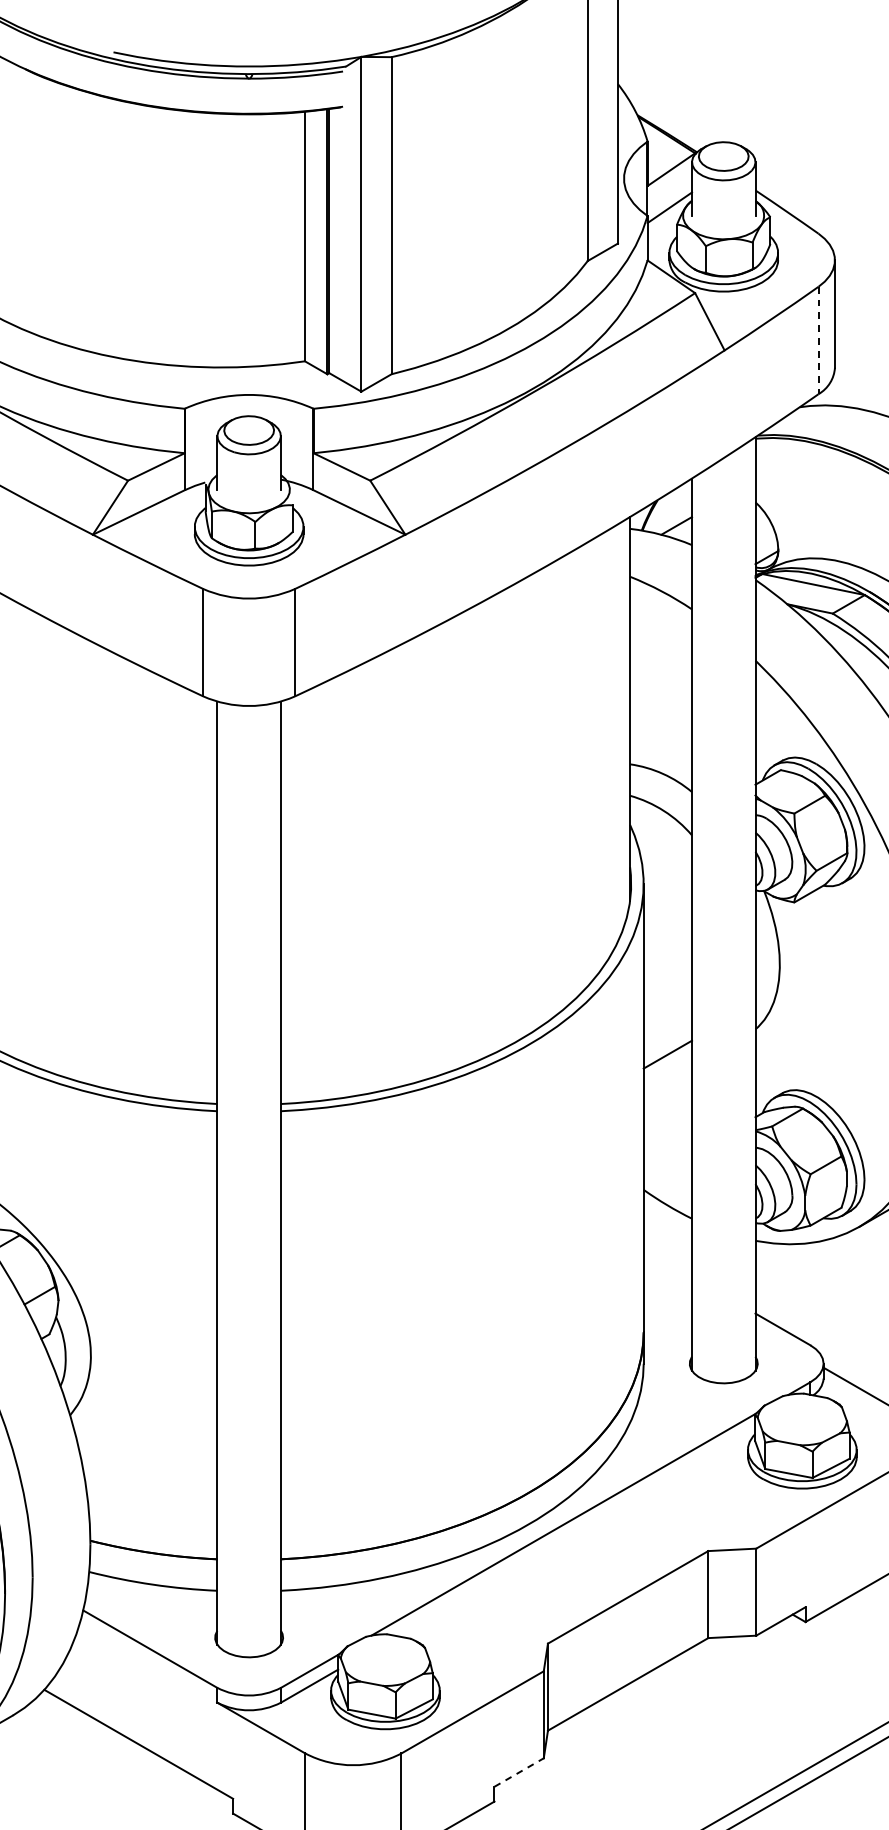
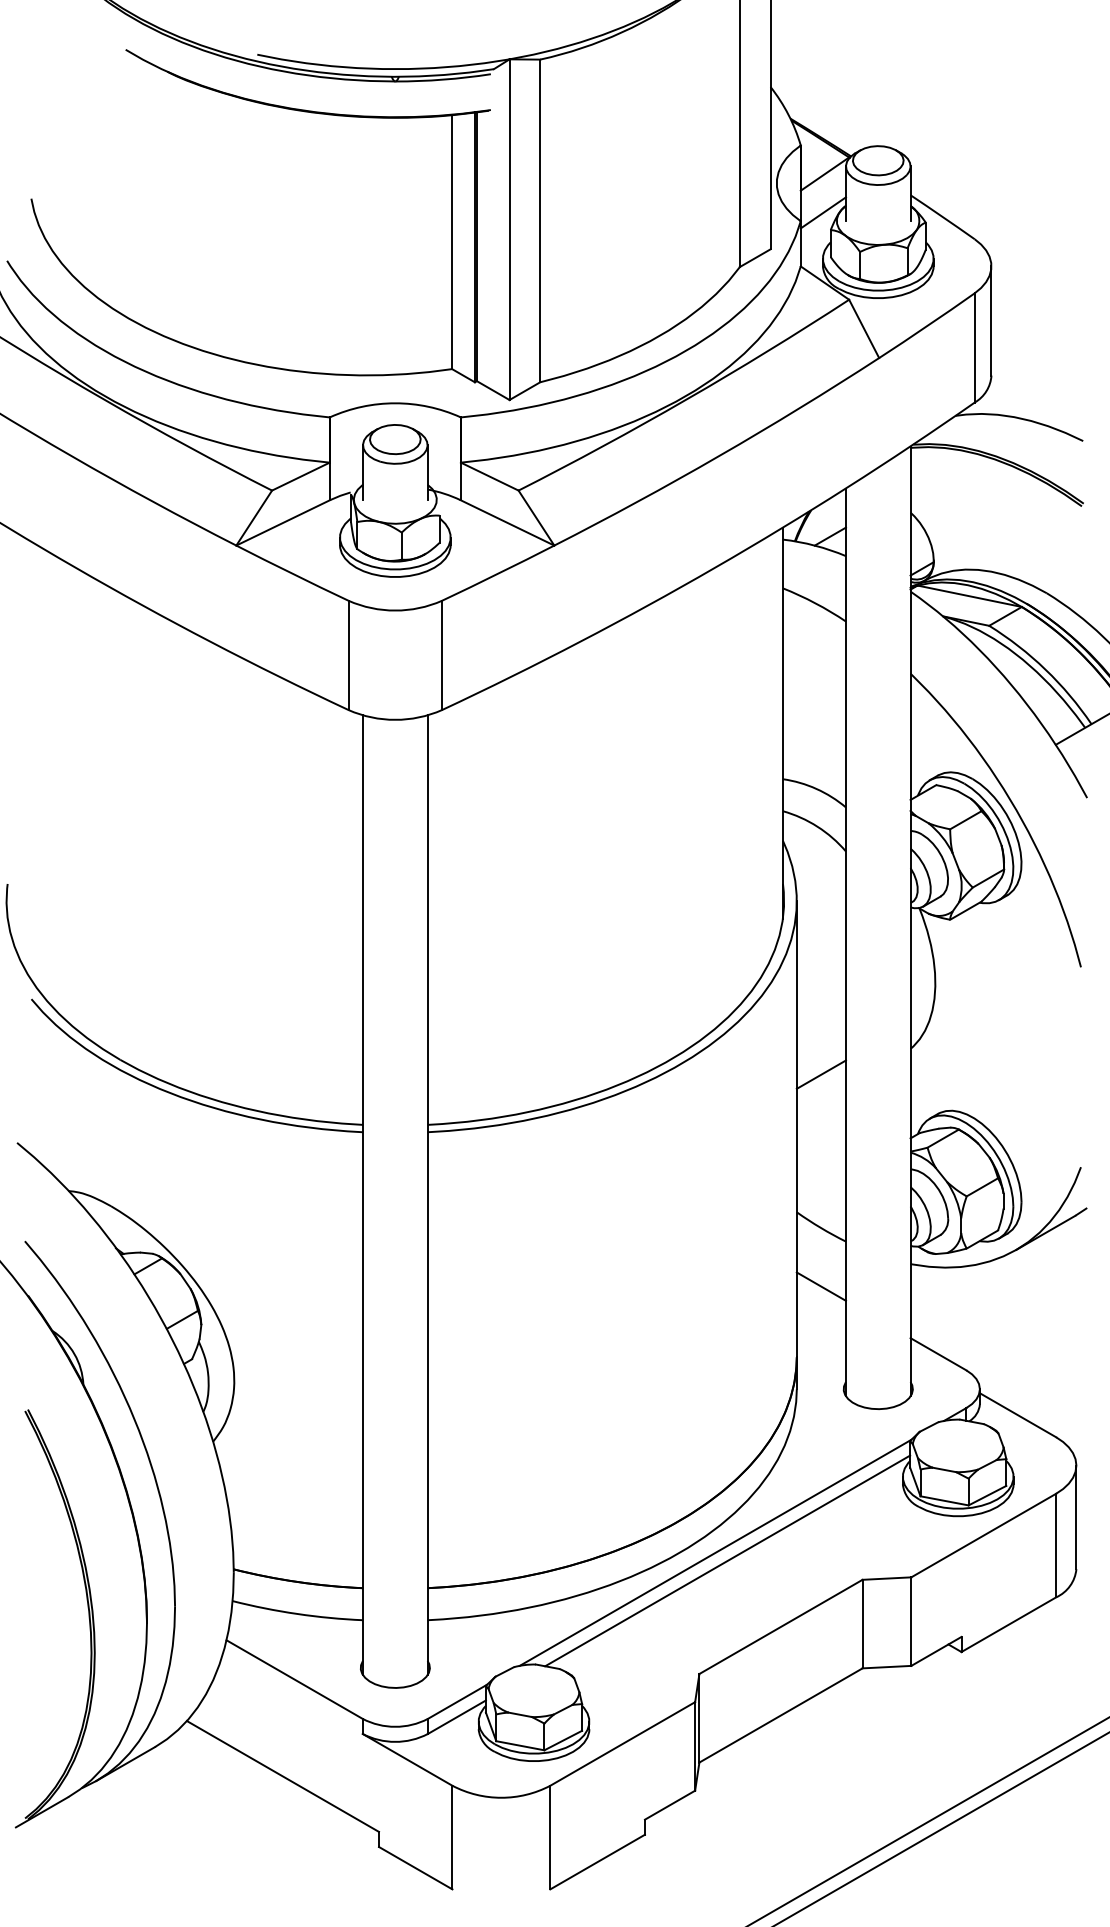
line: (818, 340) -> (974, 347), dashed -> solid
line: (666, 1262) -> (820, 1286), added
line: (575, 1532) -> (727, 1560), added
line: (519, 1772) -> (670, 1805), dashed -> solid

